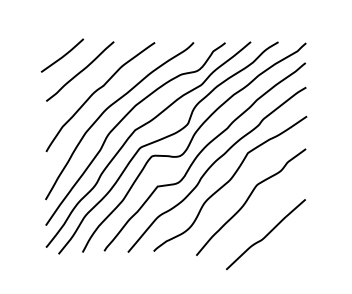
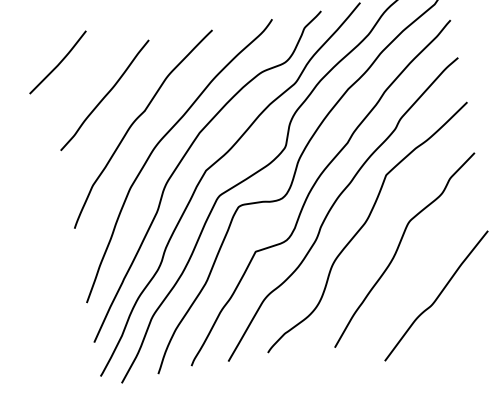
curve: (62, 55) -> (58, 62), moved

